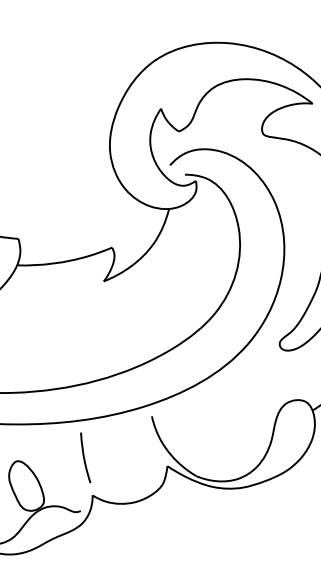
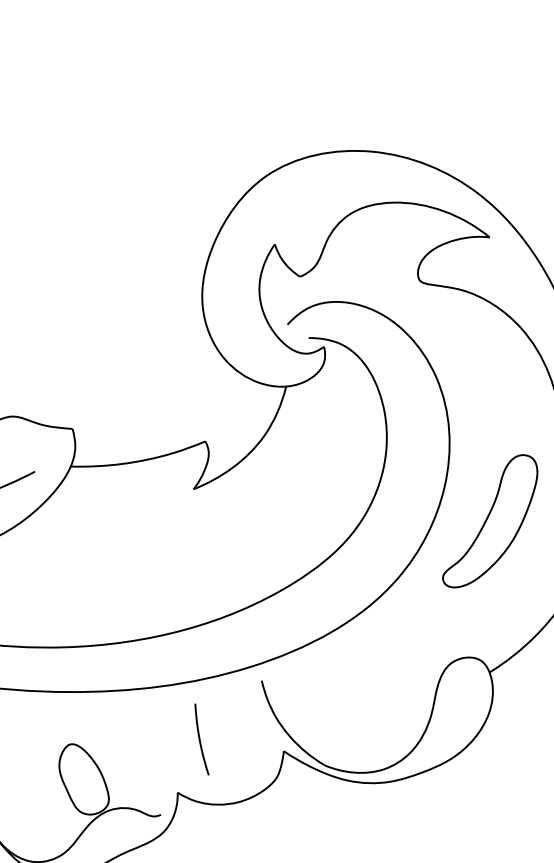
curve: (84, 457) -> (200, 739), moved

